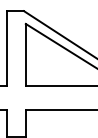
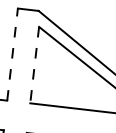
line: (7, 48) -> (13, 54), solid -> dashed
line: (25, 55) -> (34, 65), solid -> dashed

